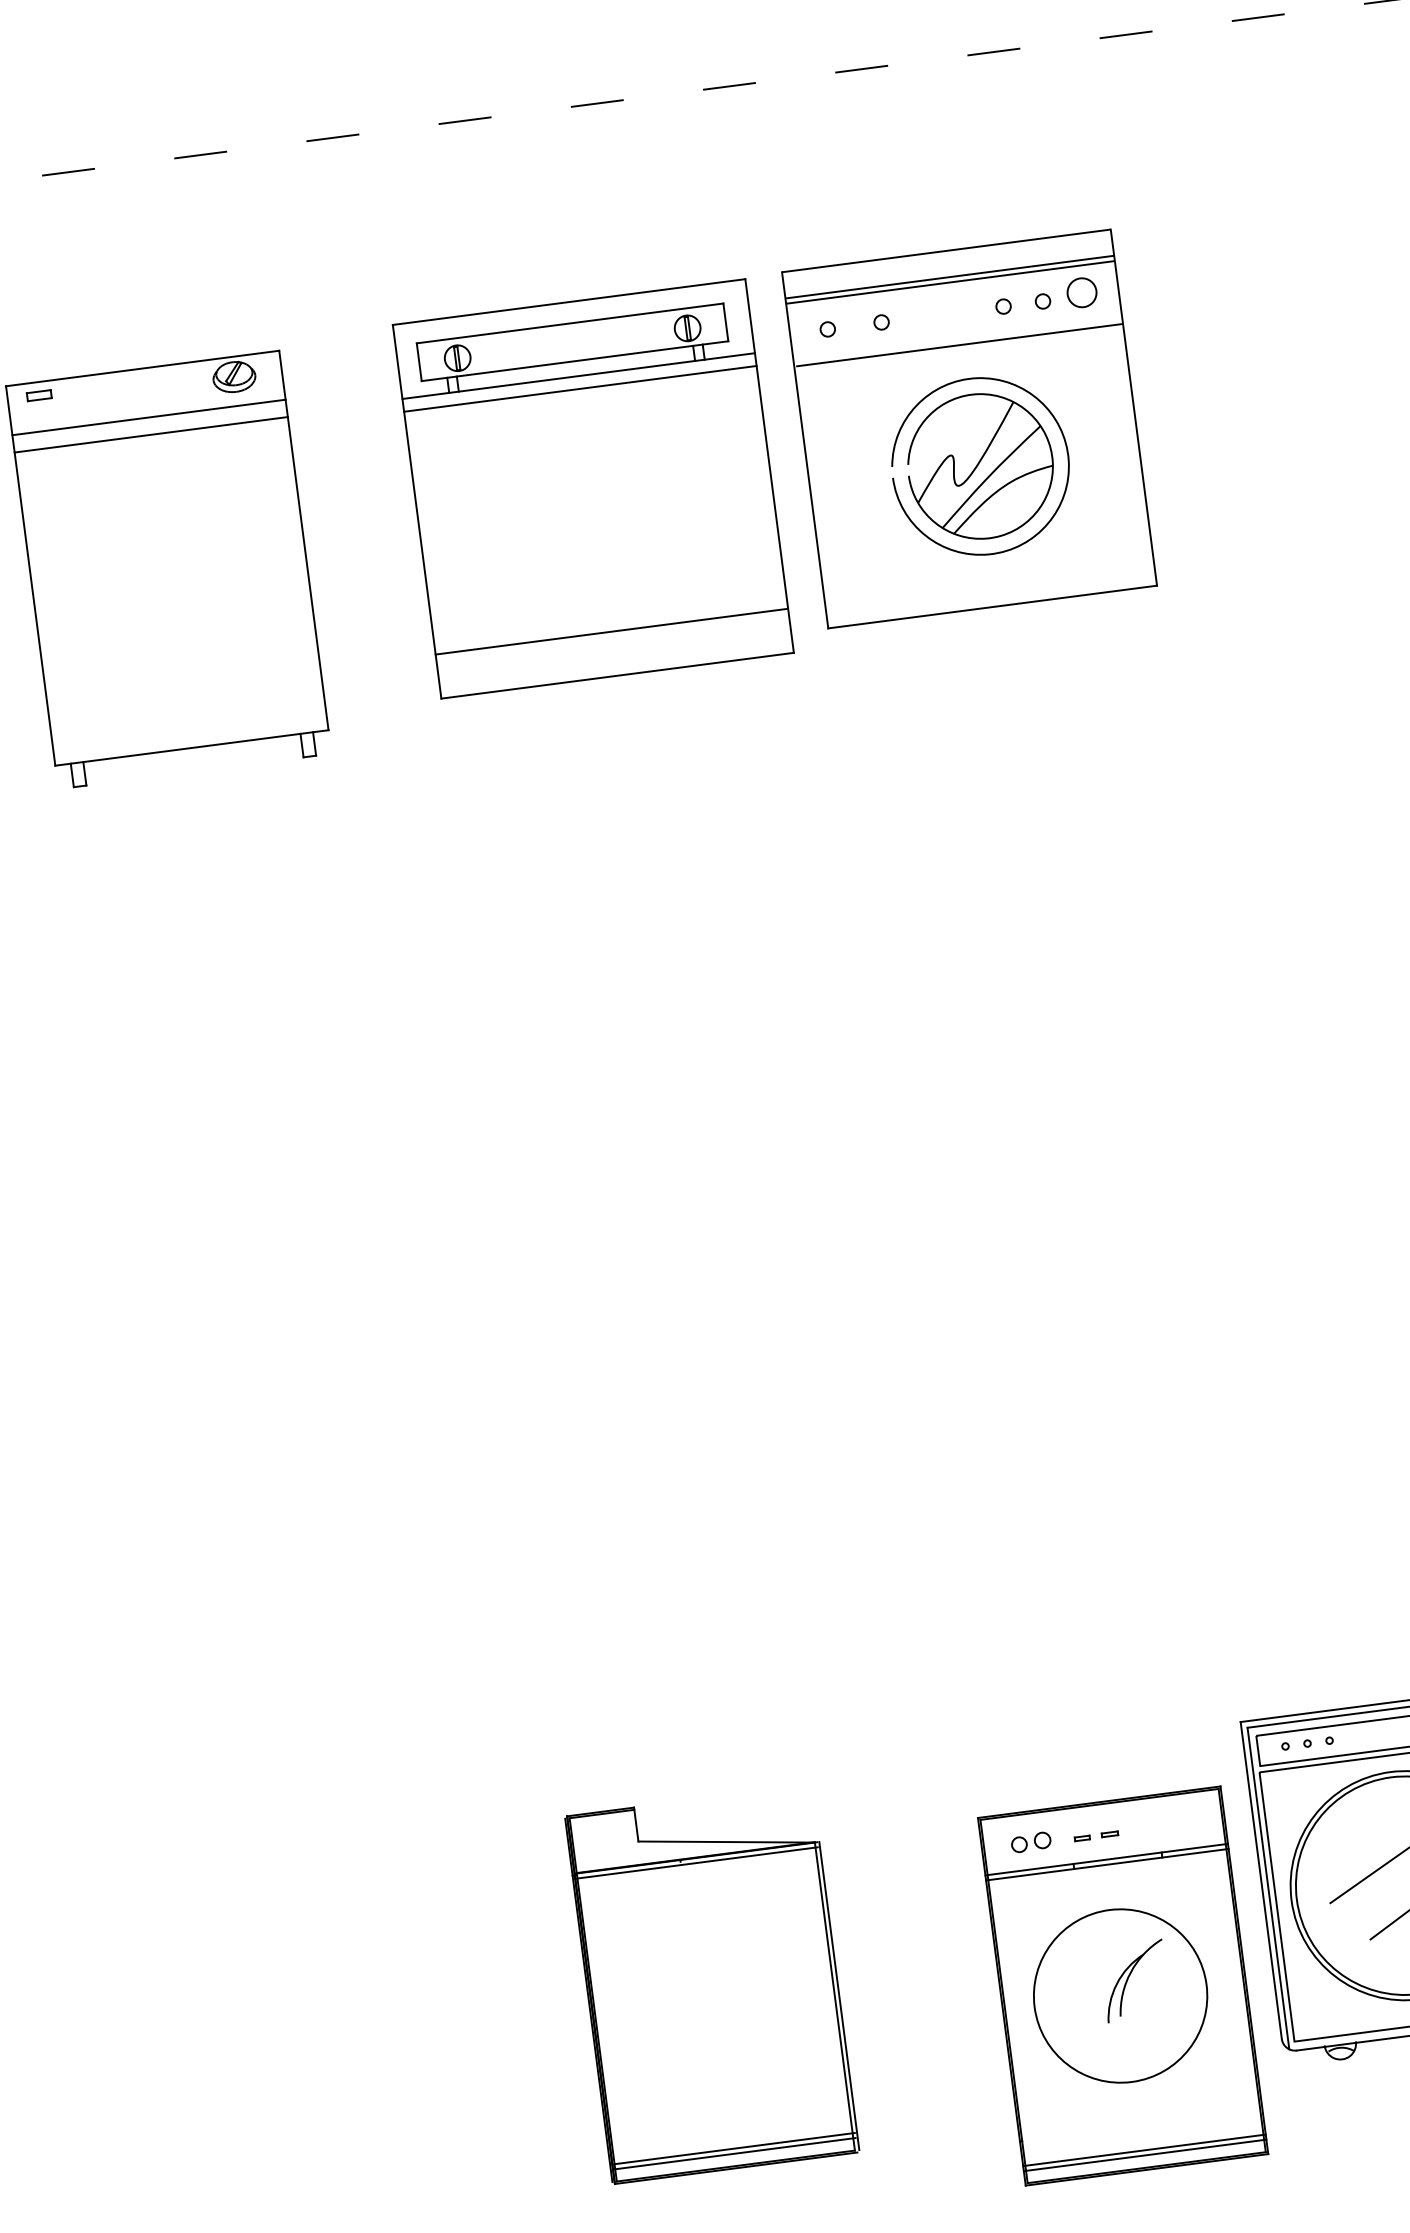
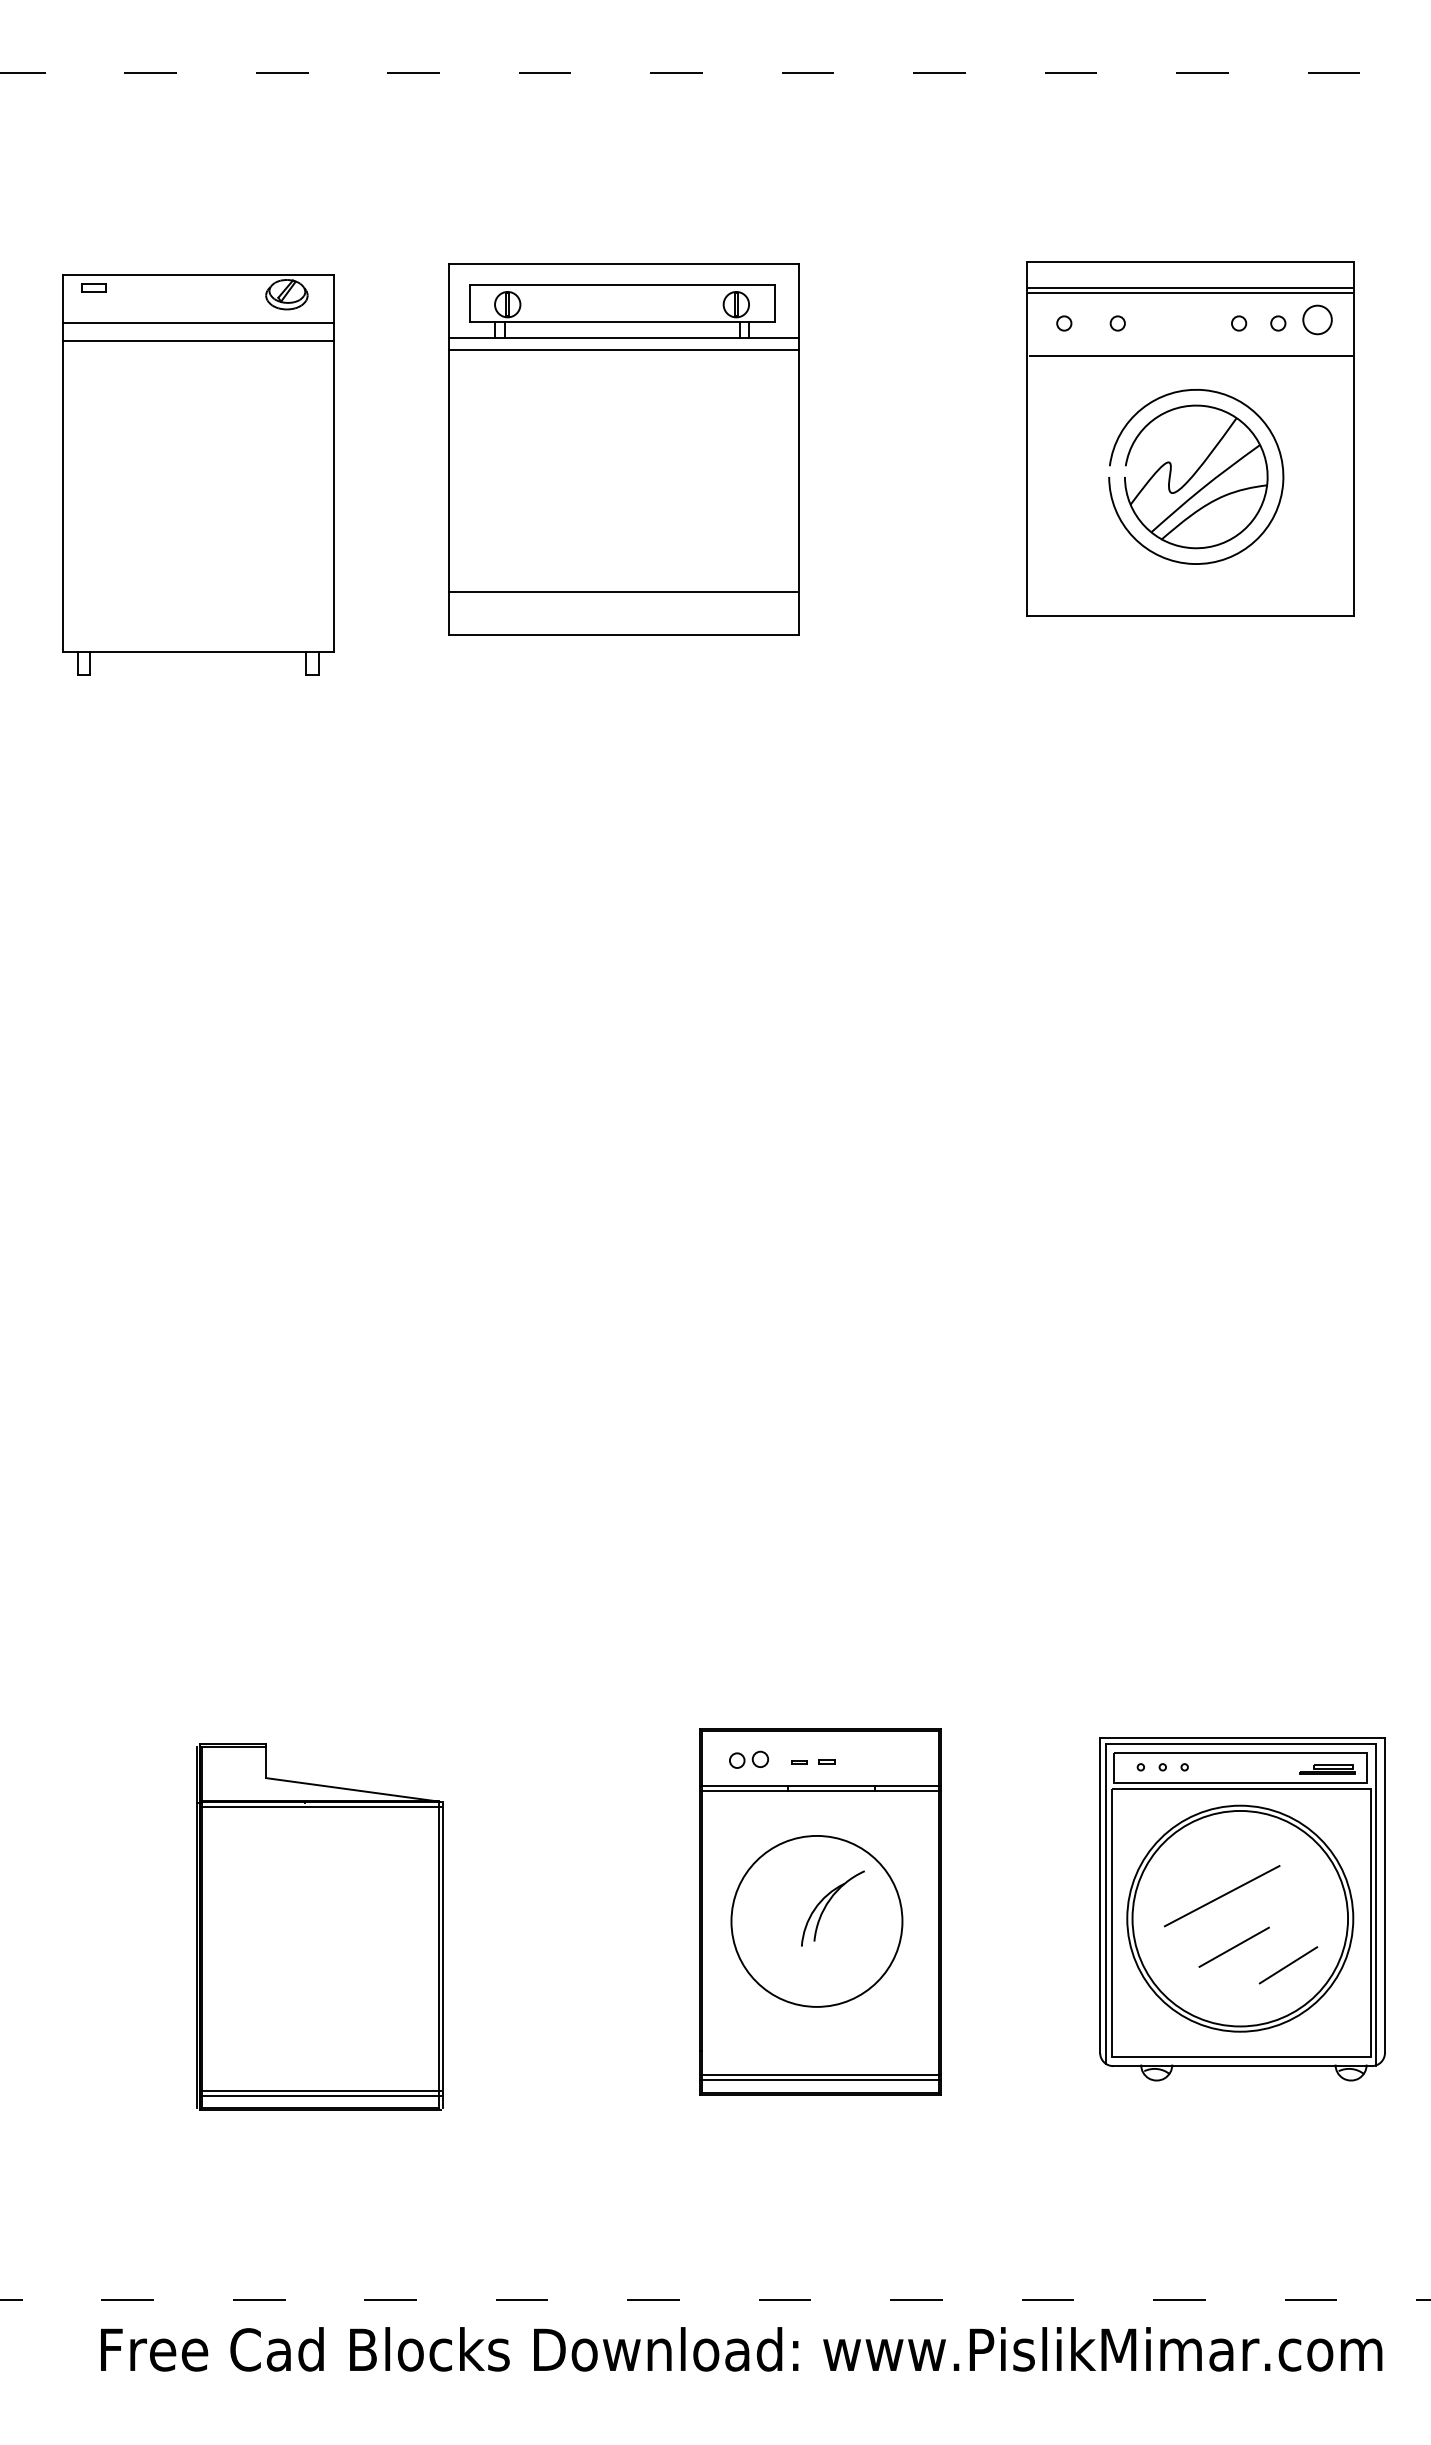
part: (969, 428) -> (1190, 438), moved
part: (711, 1983) -> (319, 1926), moved
part: (1122, 1985) -> (820, 1911), moved

